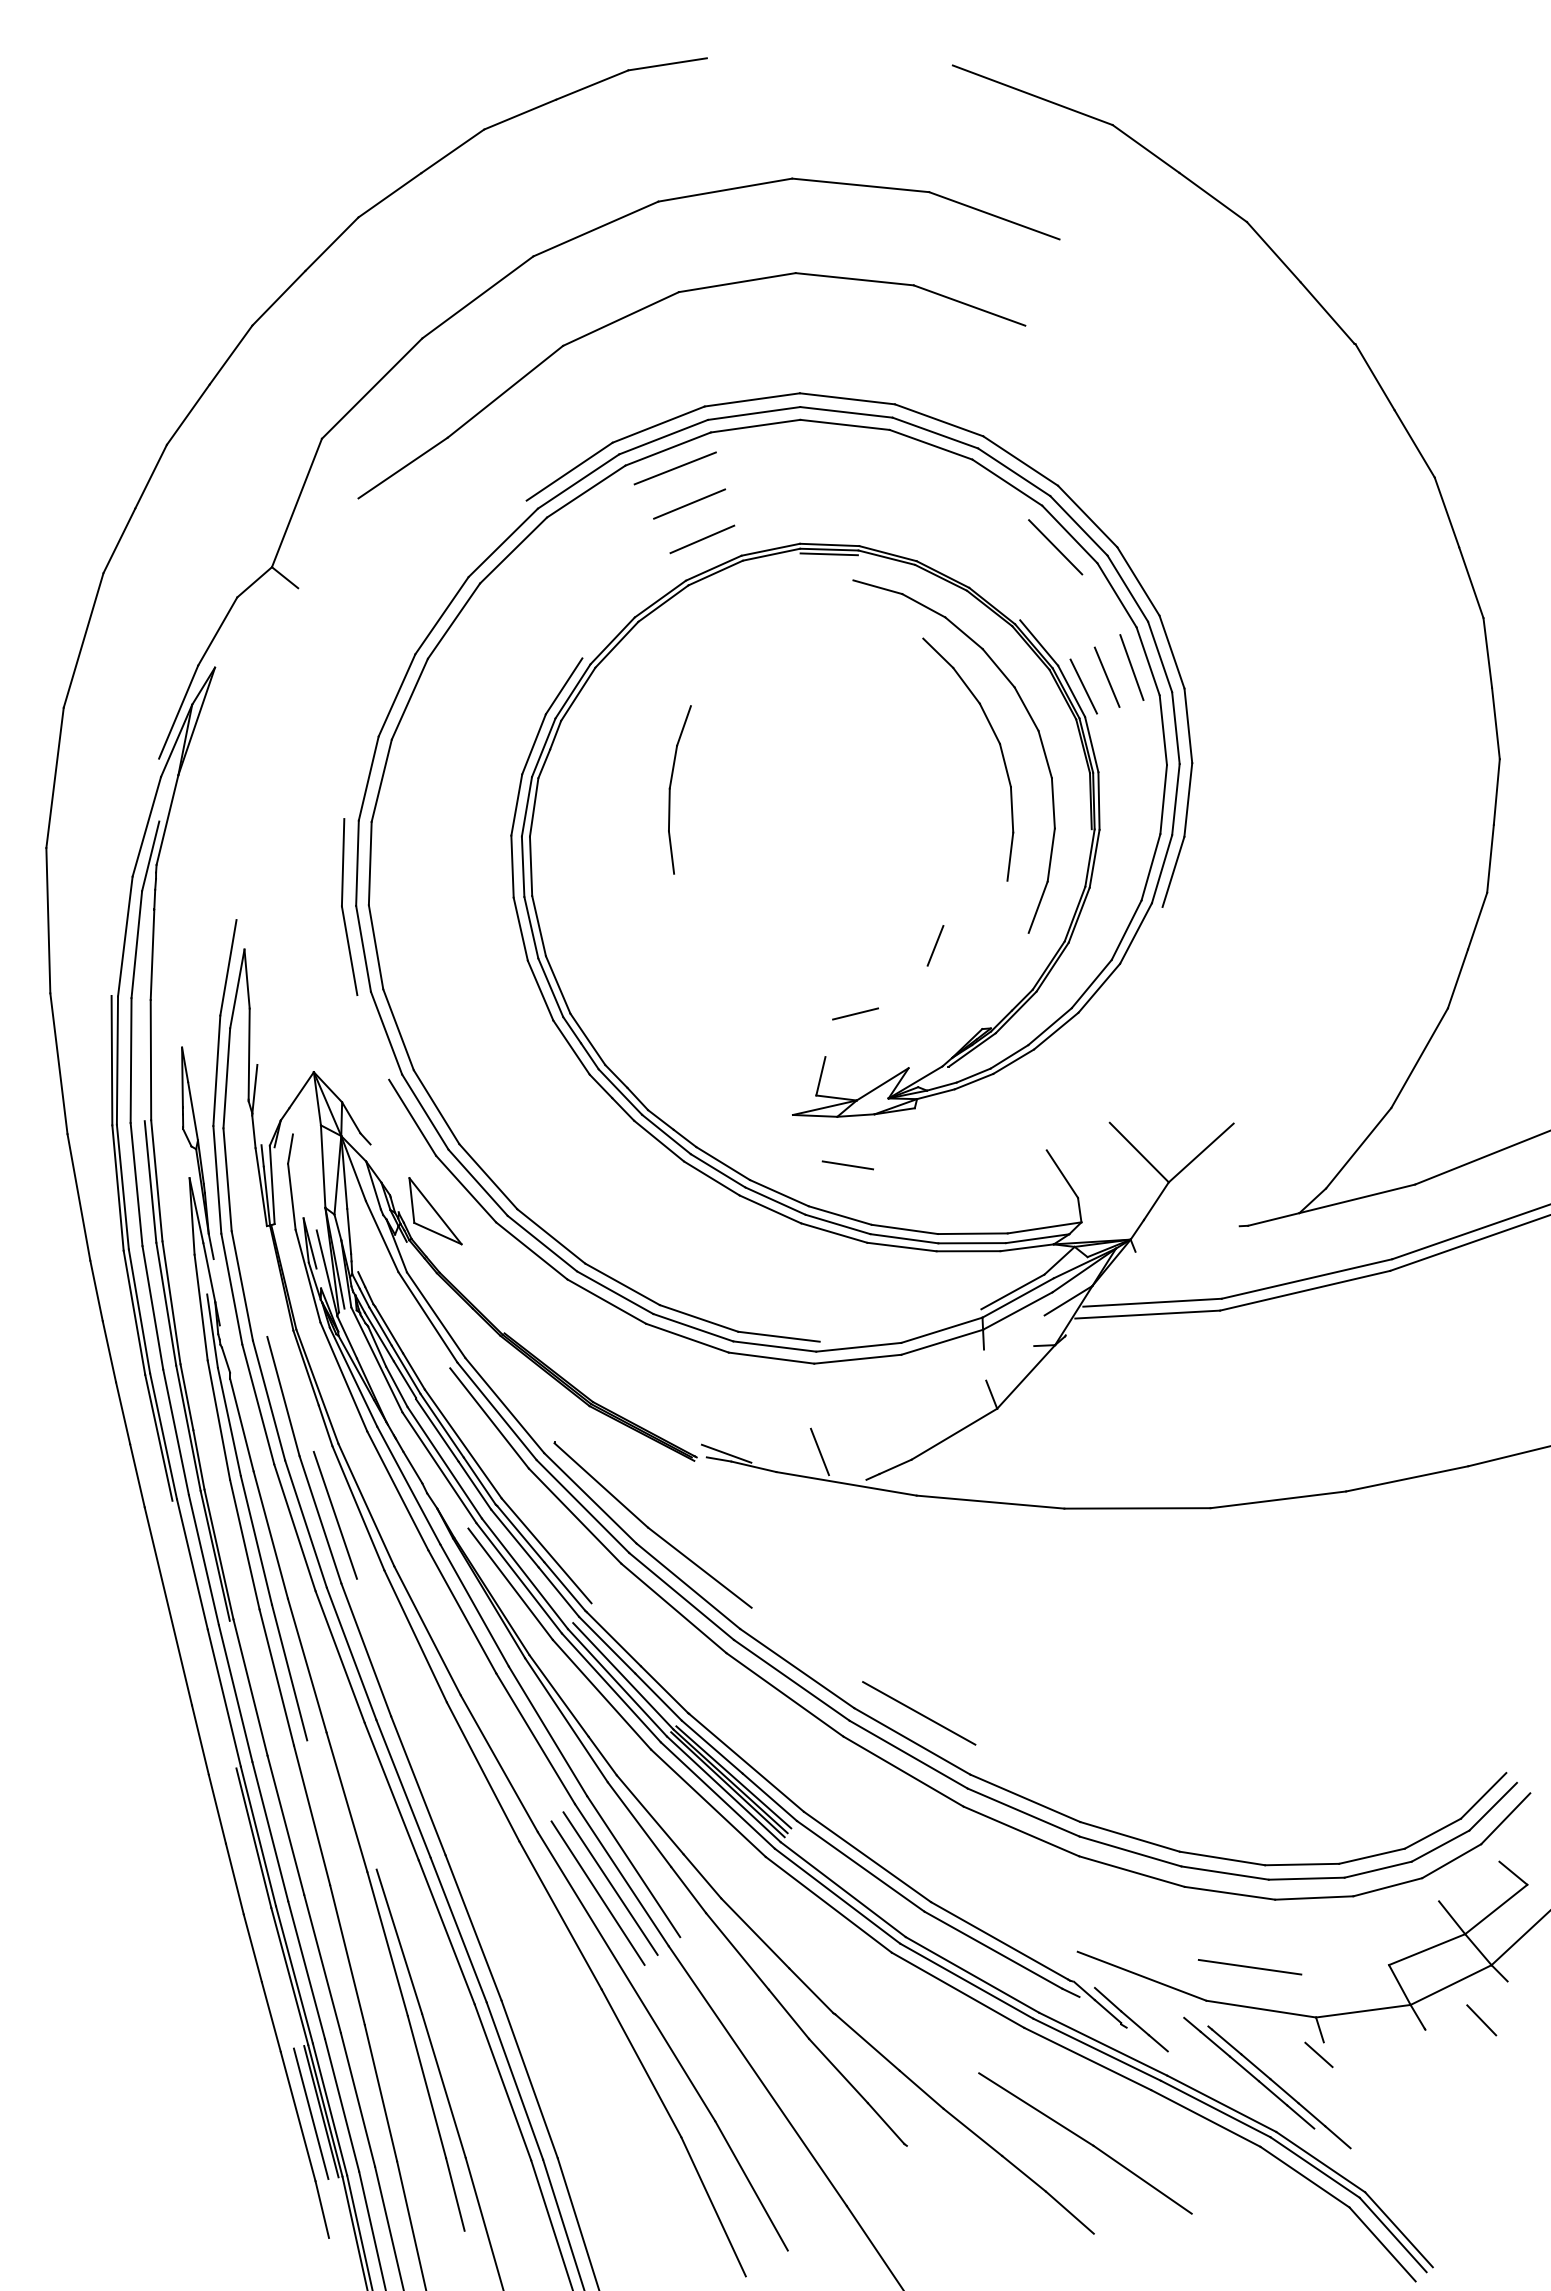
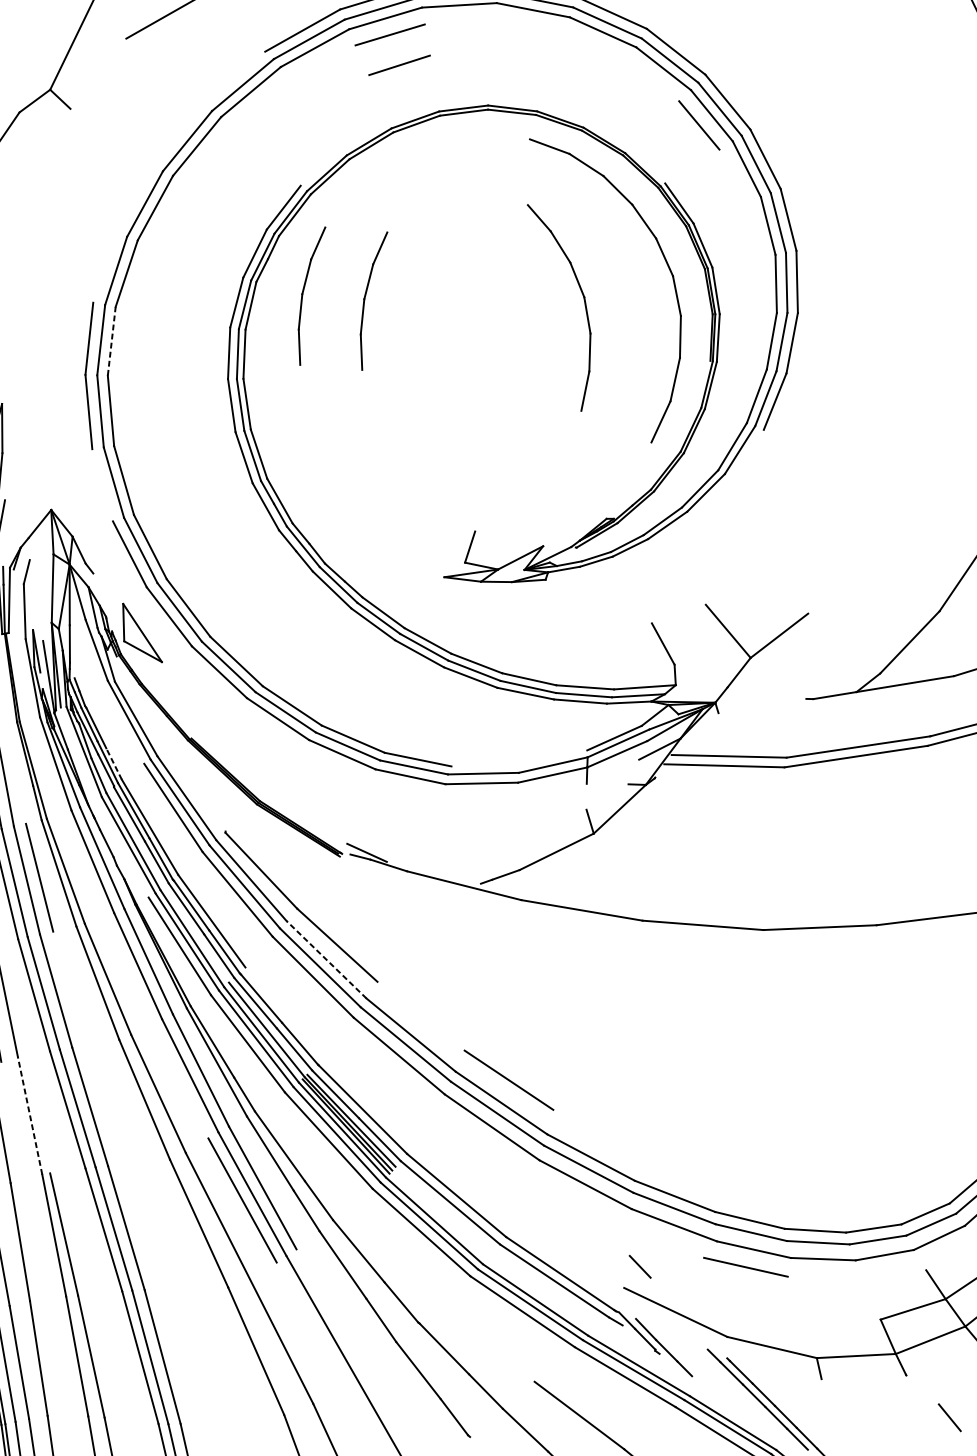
line: (702, 539) -> (407, 95), removed
line: (828, 554) -> (511, 116), removed
line: (1131, 667) -> (754, 229), removed
line: (1106, 676) -> (732, 235), removed
line: (1083, 686) -> (713, 242), removed
part: (1000, 750) -> (584, 302), moved
part: (596, 785) -> (303, 291), added
line: (370, 863) -> (111, 341), solid -> dashed
line: (935, 945) -> (573, 446), removed
line: (855, 1013) -> (502, 497), removed
line: (847, 1165) -> (486, 622), removed
line: (413, 1371) -> (113, 764), solid -> dashed
line: (819, 1451) -> (444, 857), removed
line: (687, 1585) -> (325, 959), solid -> dashed
line: (347, 1802) -> (30, 1115), solid -> dashed
line: (597, 1892) -> (231, 1206), removed
line: (1250, 1967) -> (746, 1267), moved
line: (1481, 2020) -> (949, 1417), moved
line: (1318, 2054) -> (639, 1266), moved

